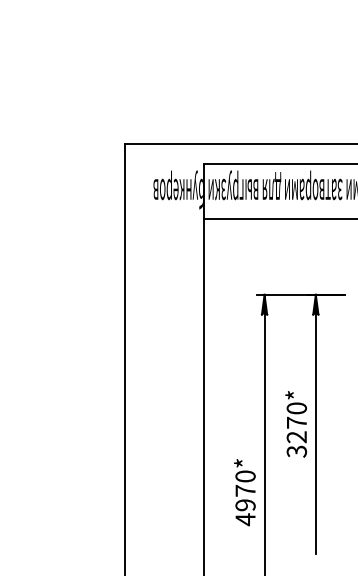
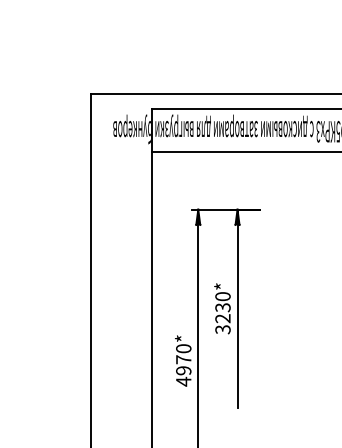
text: (296, 422) -> (222, 307), 3270* -> 3230*

